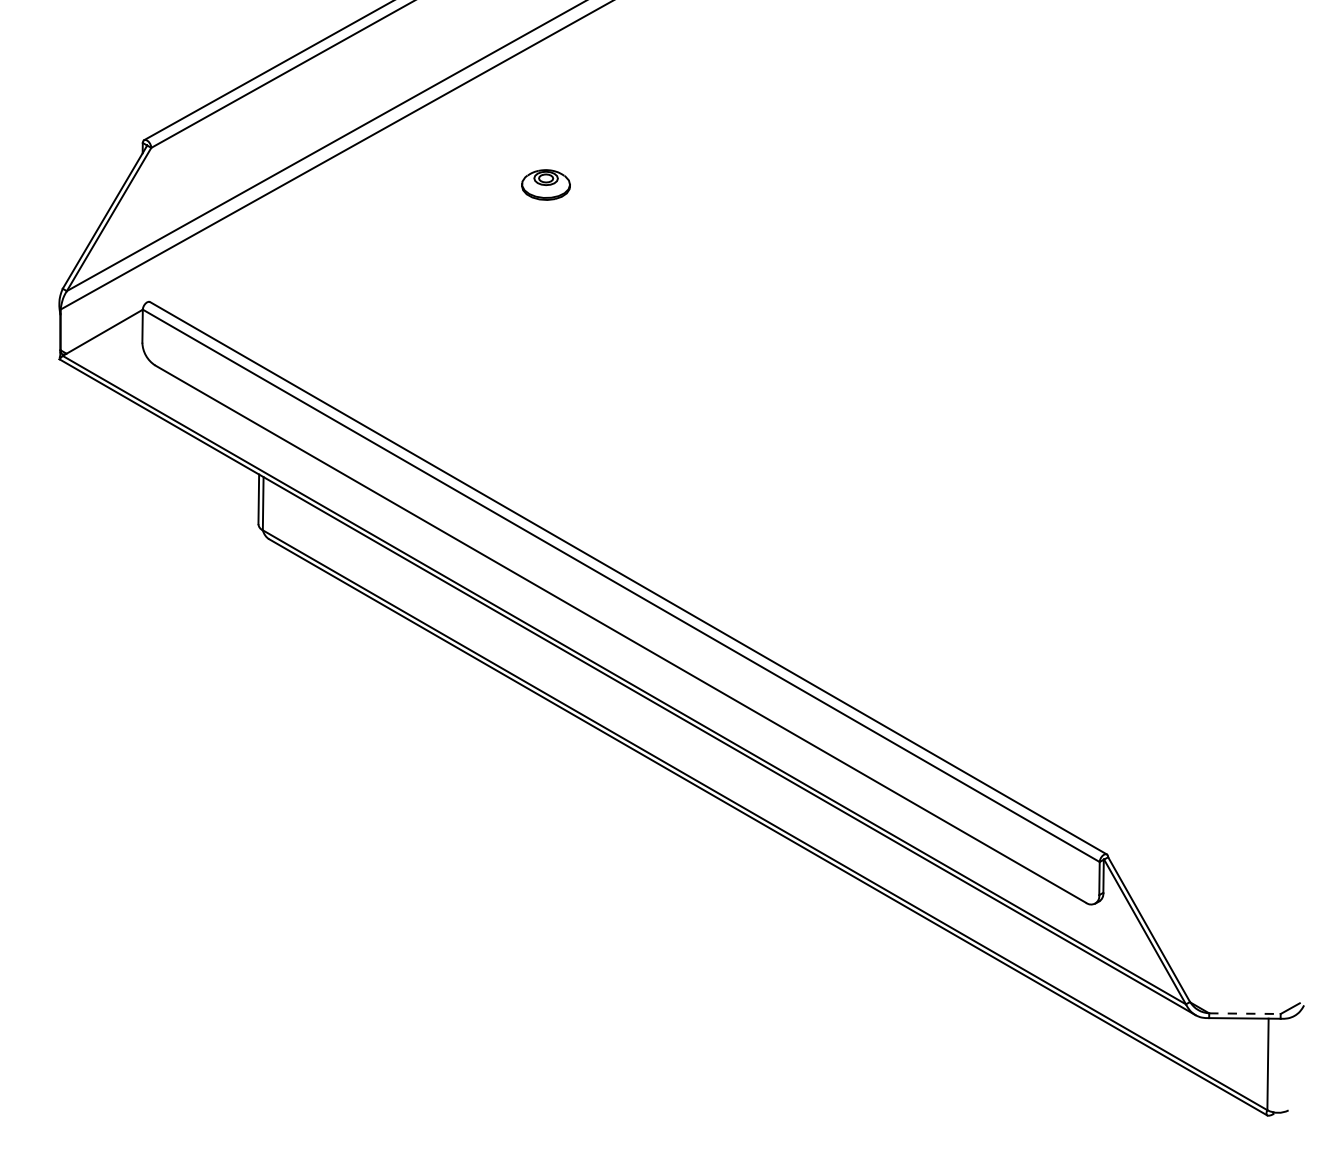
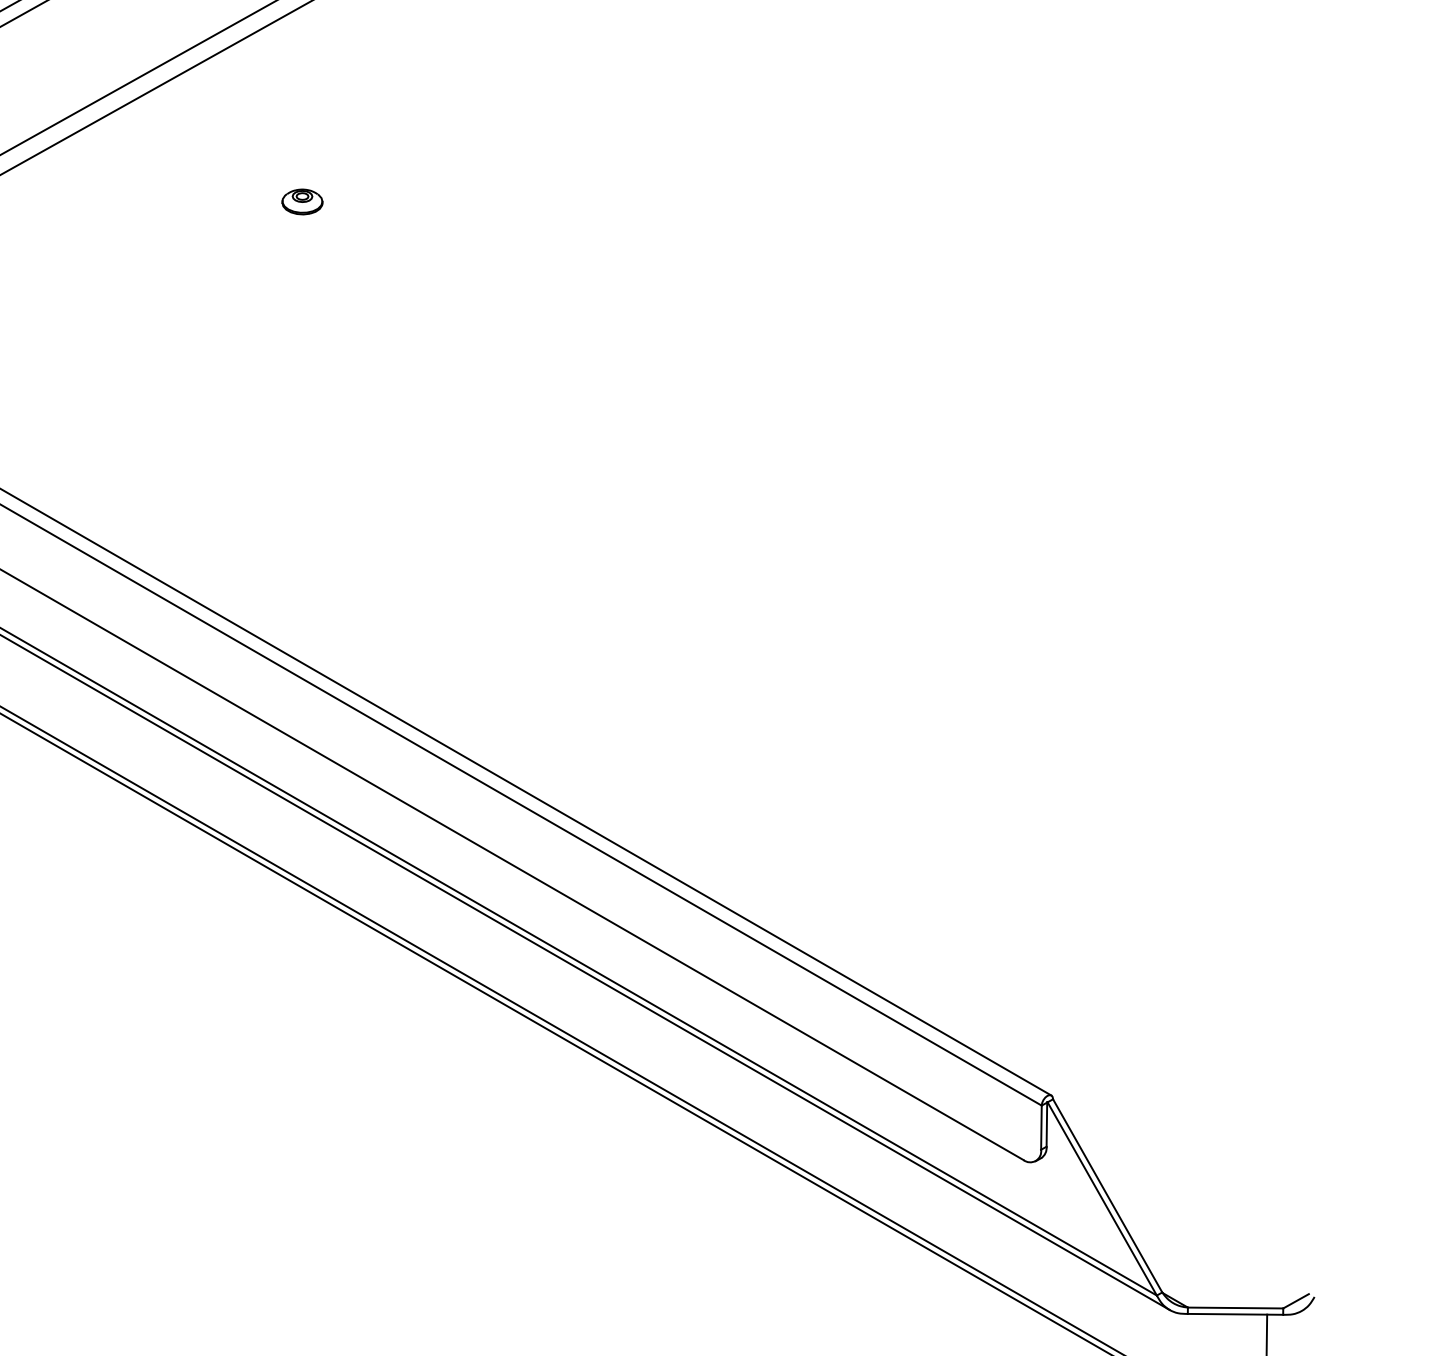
part: (545, 184) -> (302, 201), size x0.62
line: (1244, 1013) -> (1234, 1307), dashed -> solid

